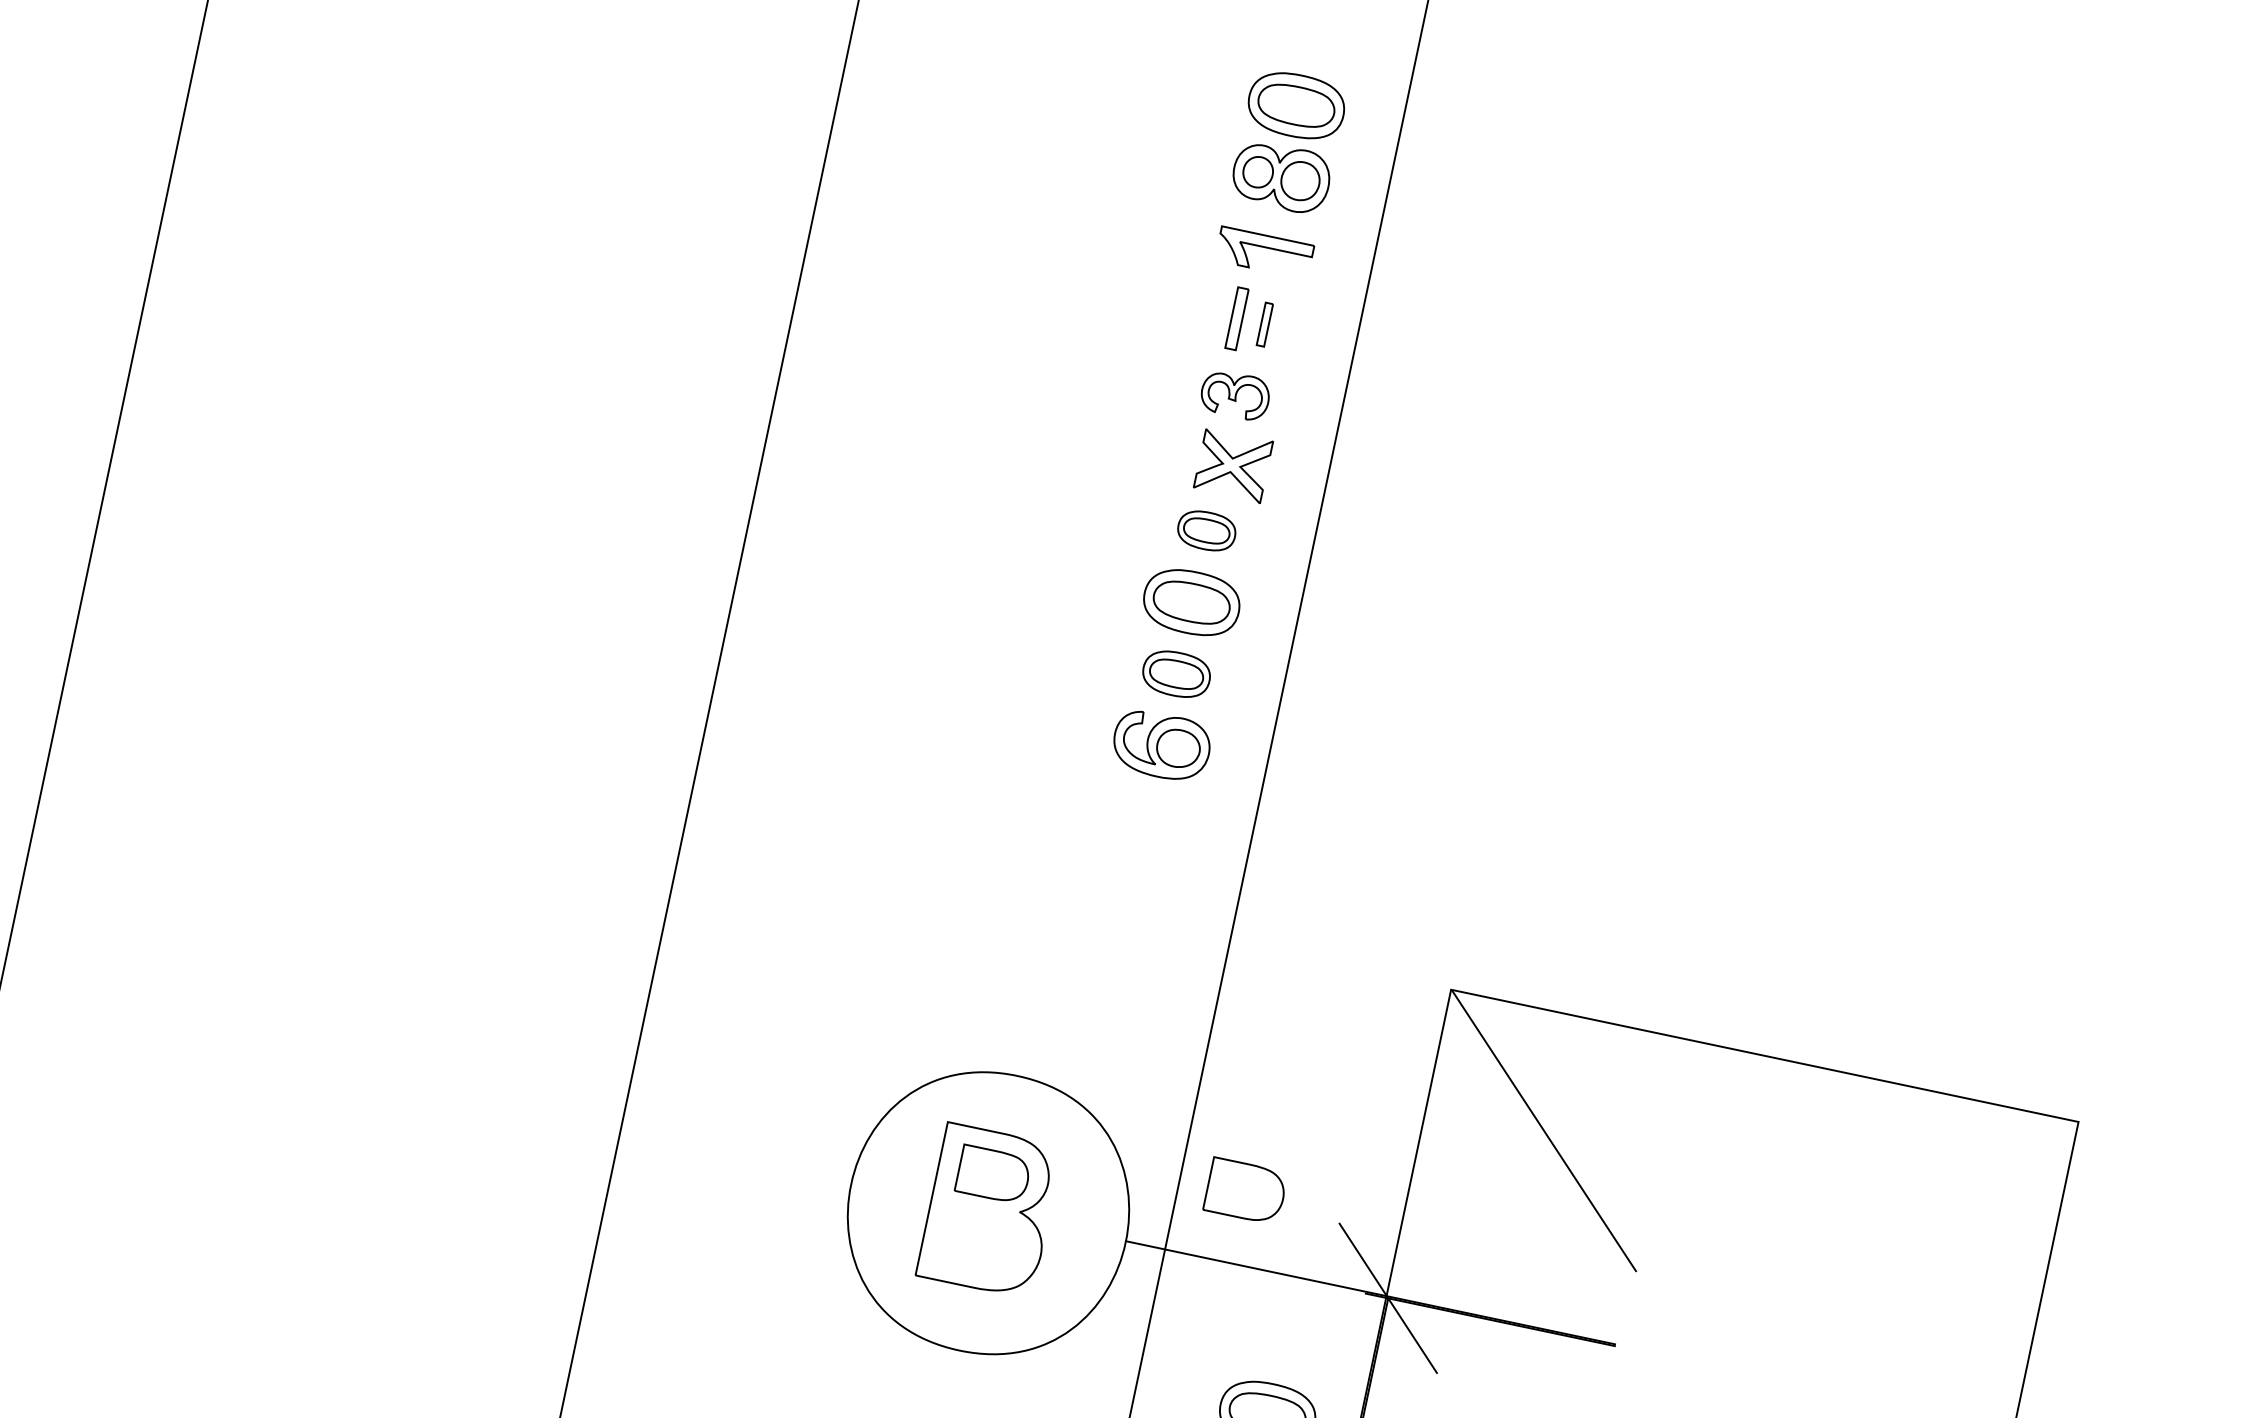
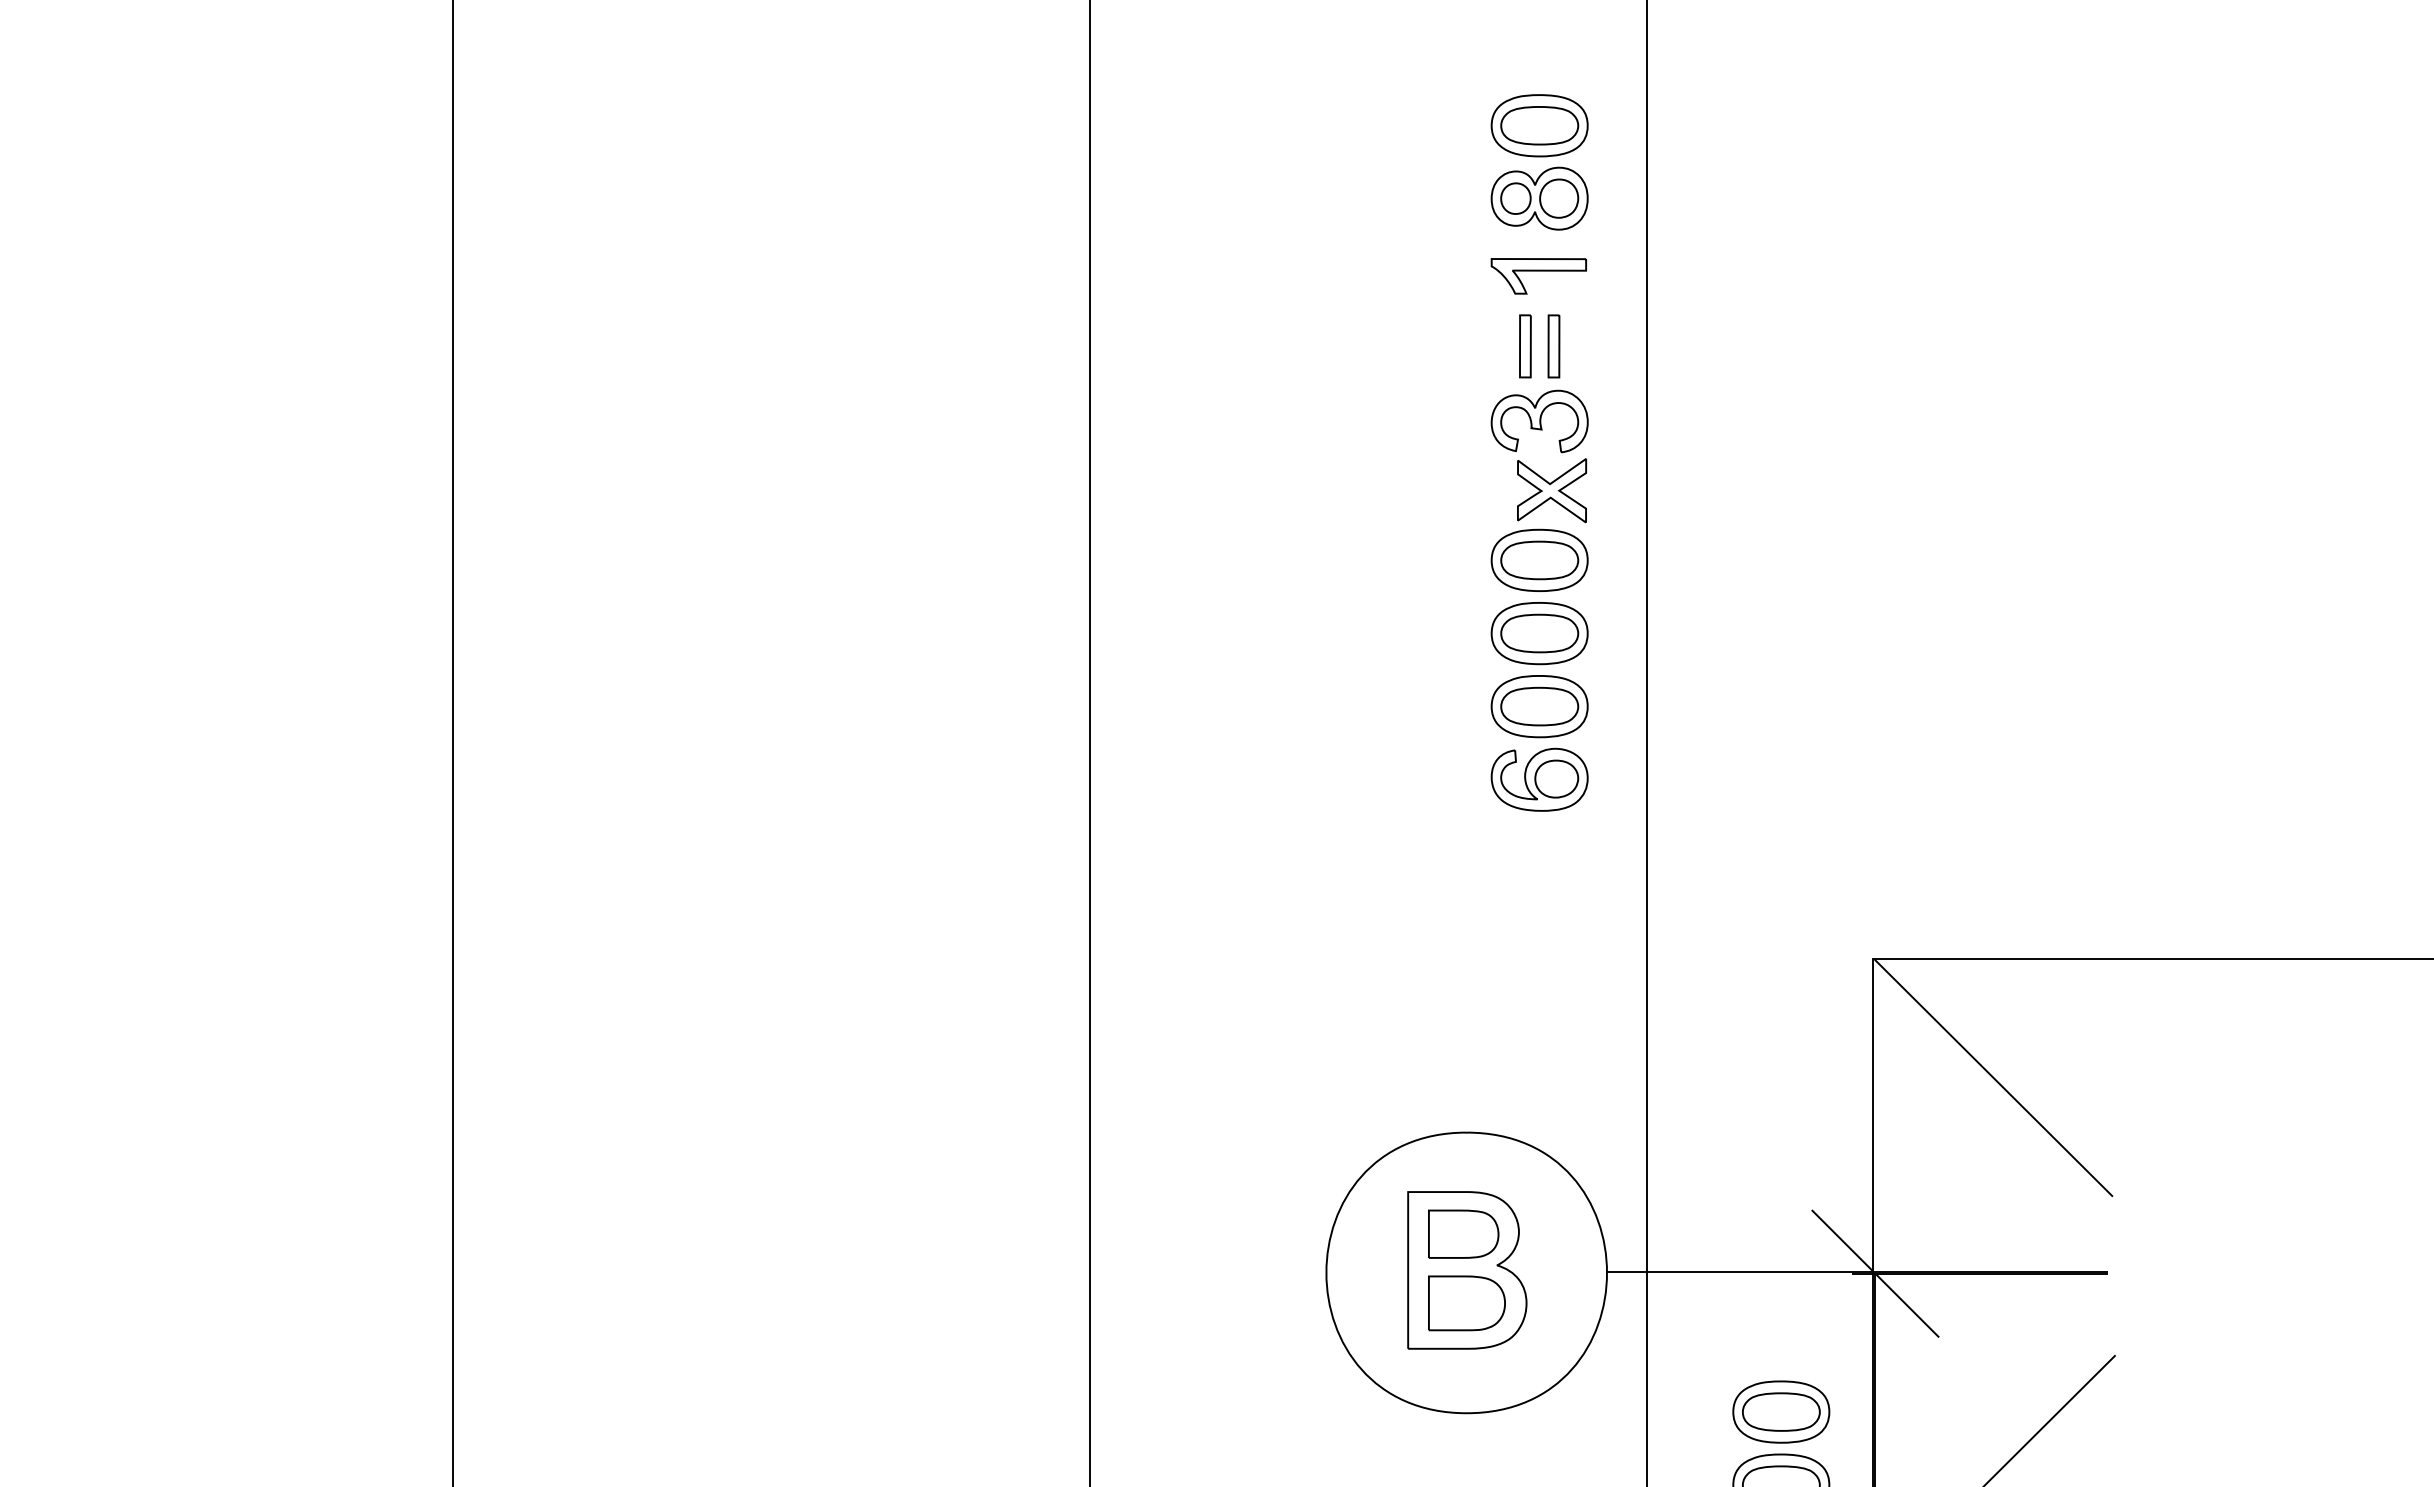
part: (1264, 324) -> (1553, 346), size x1.43
part: (1235, 395) -> (1539, 421), size x1.43
part: (1206, 530) -> (1539, 559), size x1.67
part: (1176, 674) -> (1539, 706), size x1.43
part: (1245, 1191) -> (1466, 1303), moved

